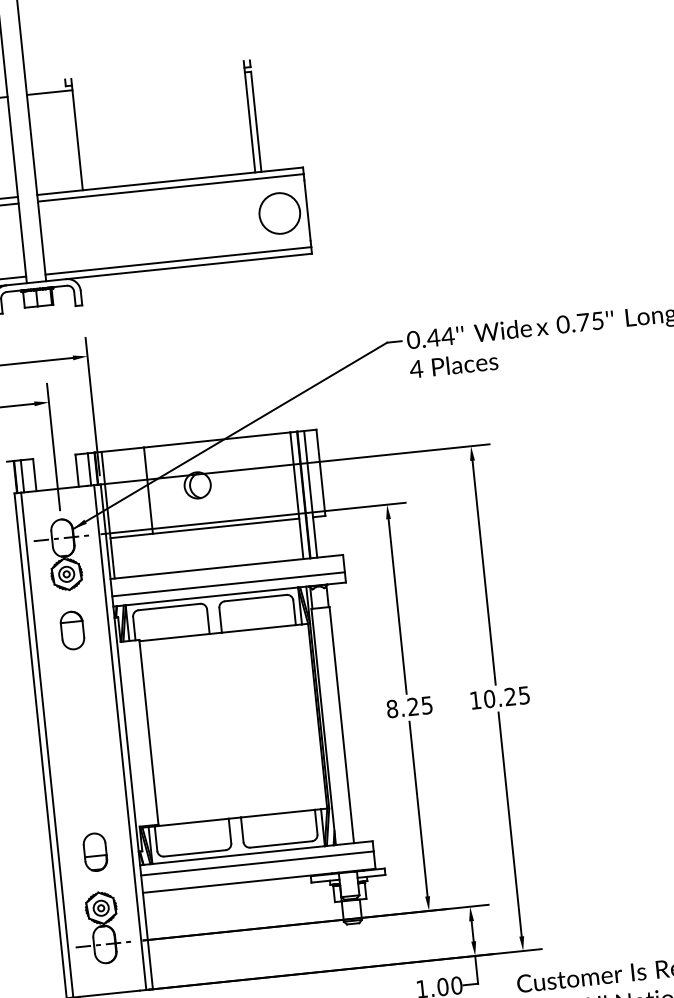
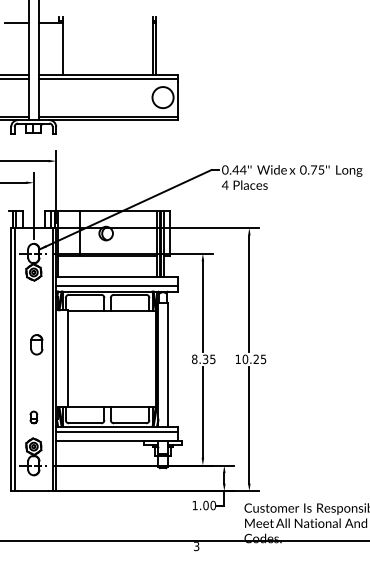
part: (71, 630) -> (36, 344), moved
text: (413, 707) -> (205, 359), 8.25 -> 8.35
part: (94, 852) -> (33, 417), size x0.6

